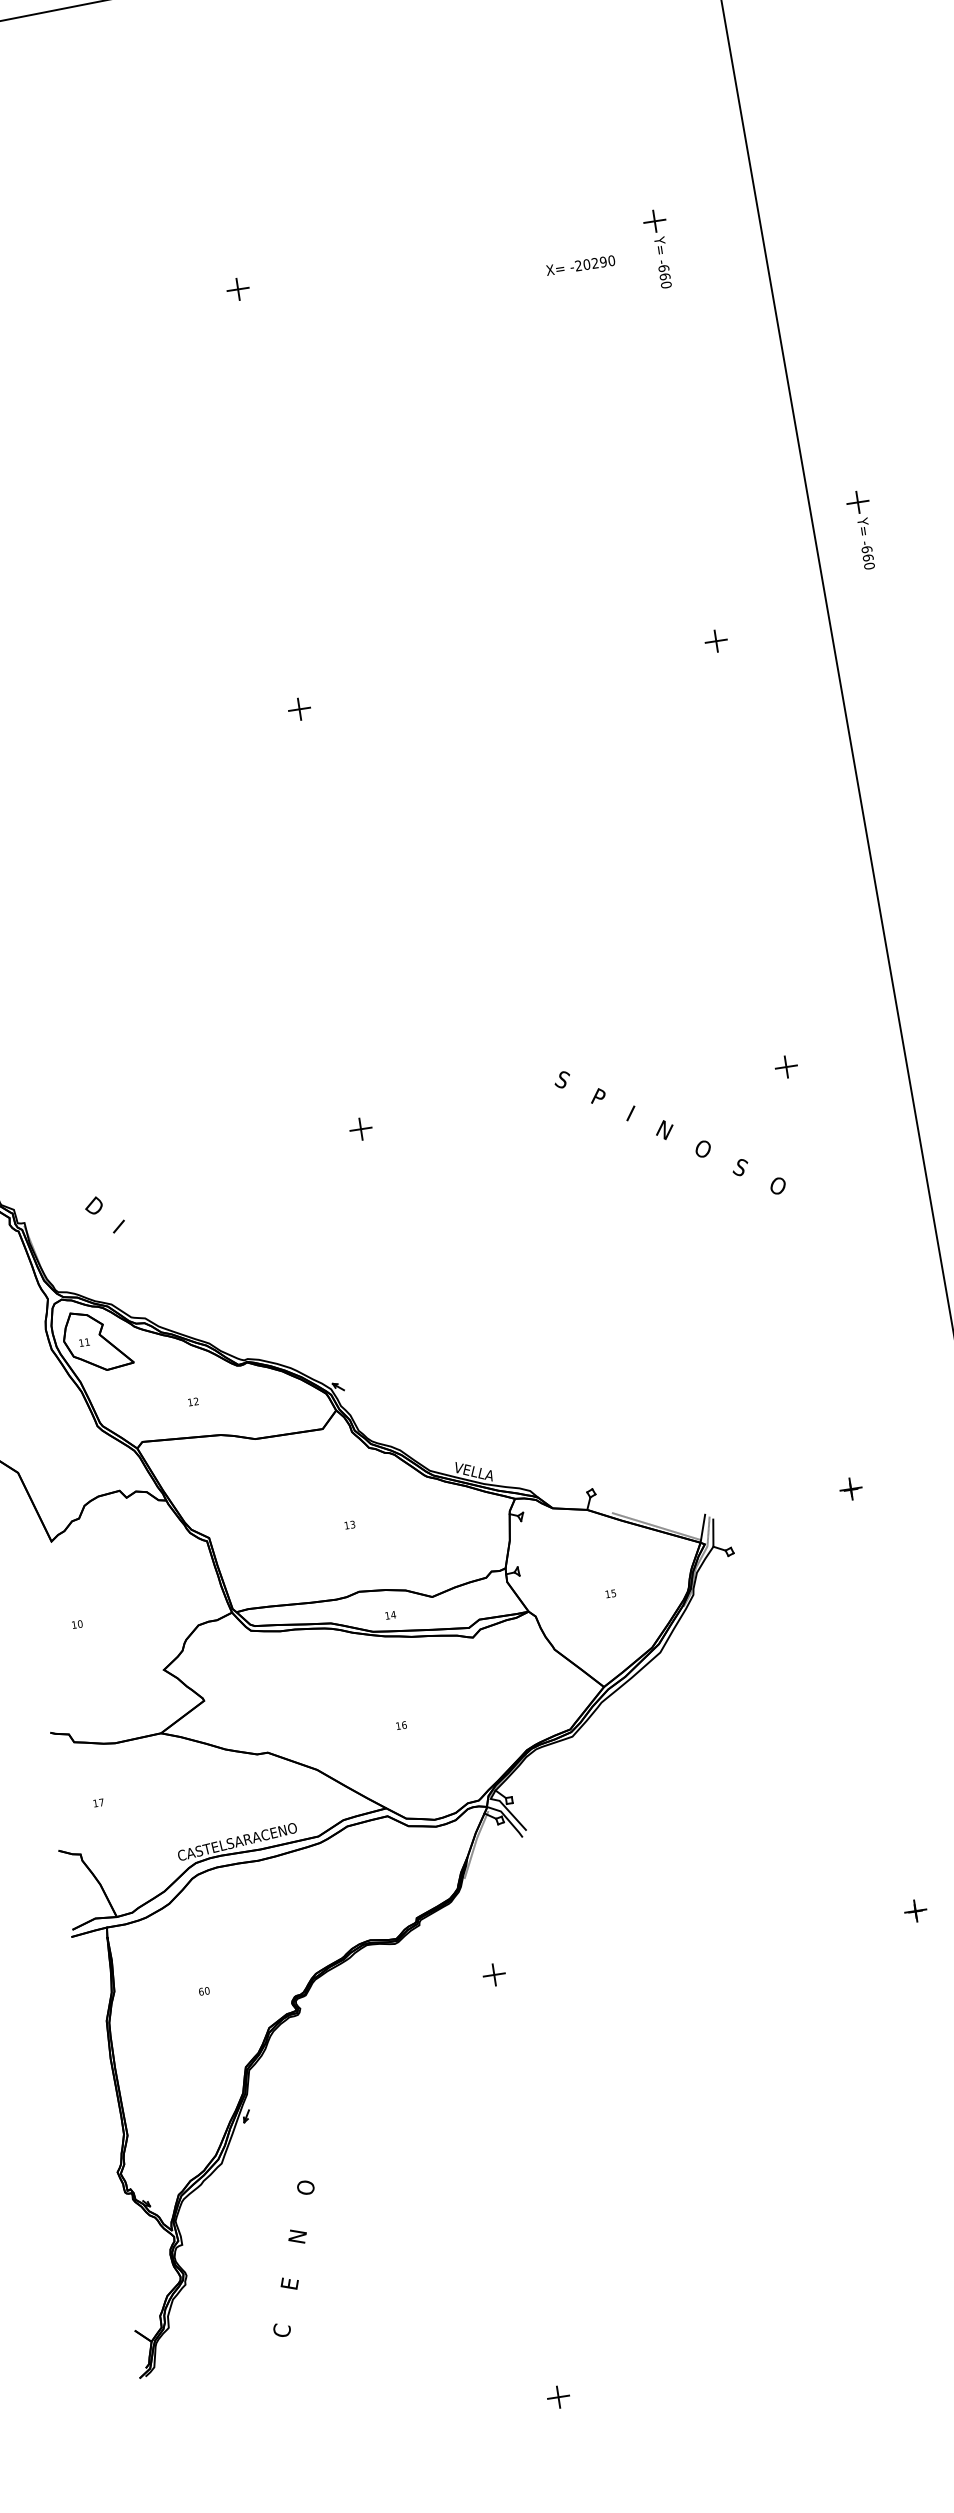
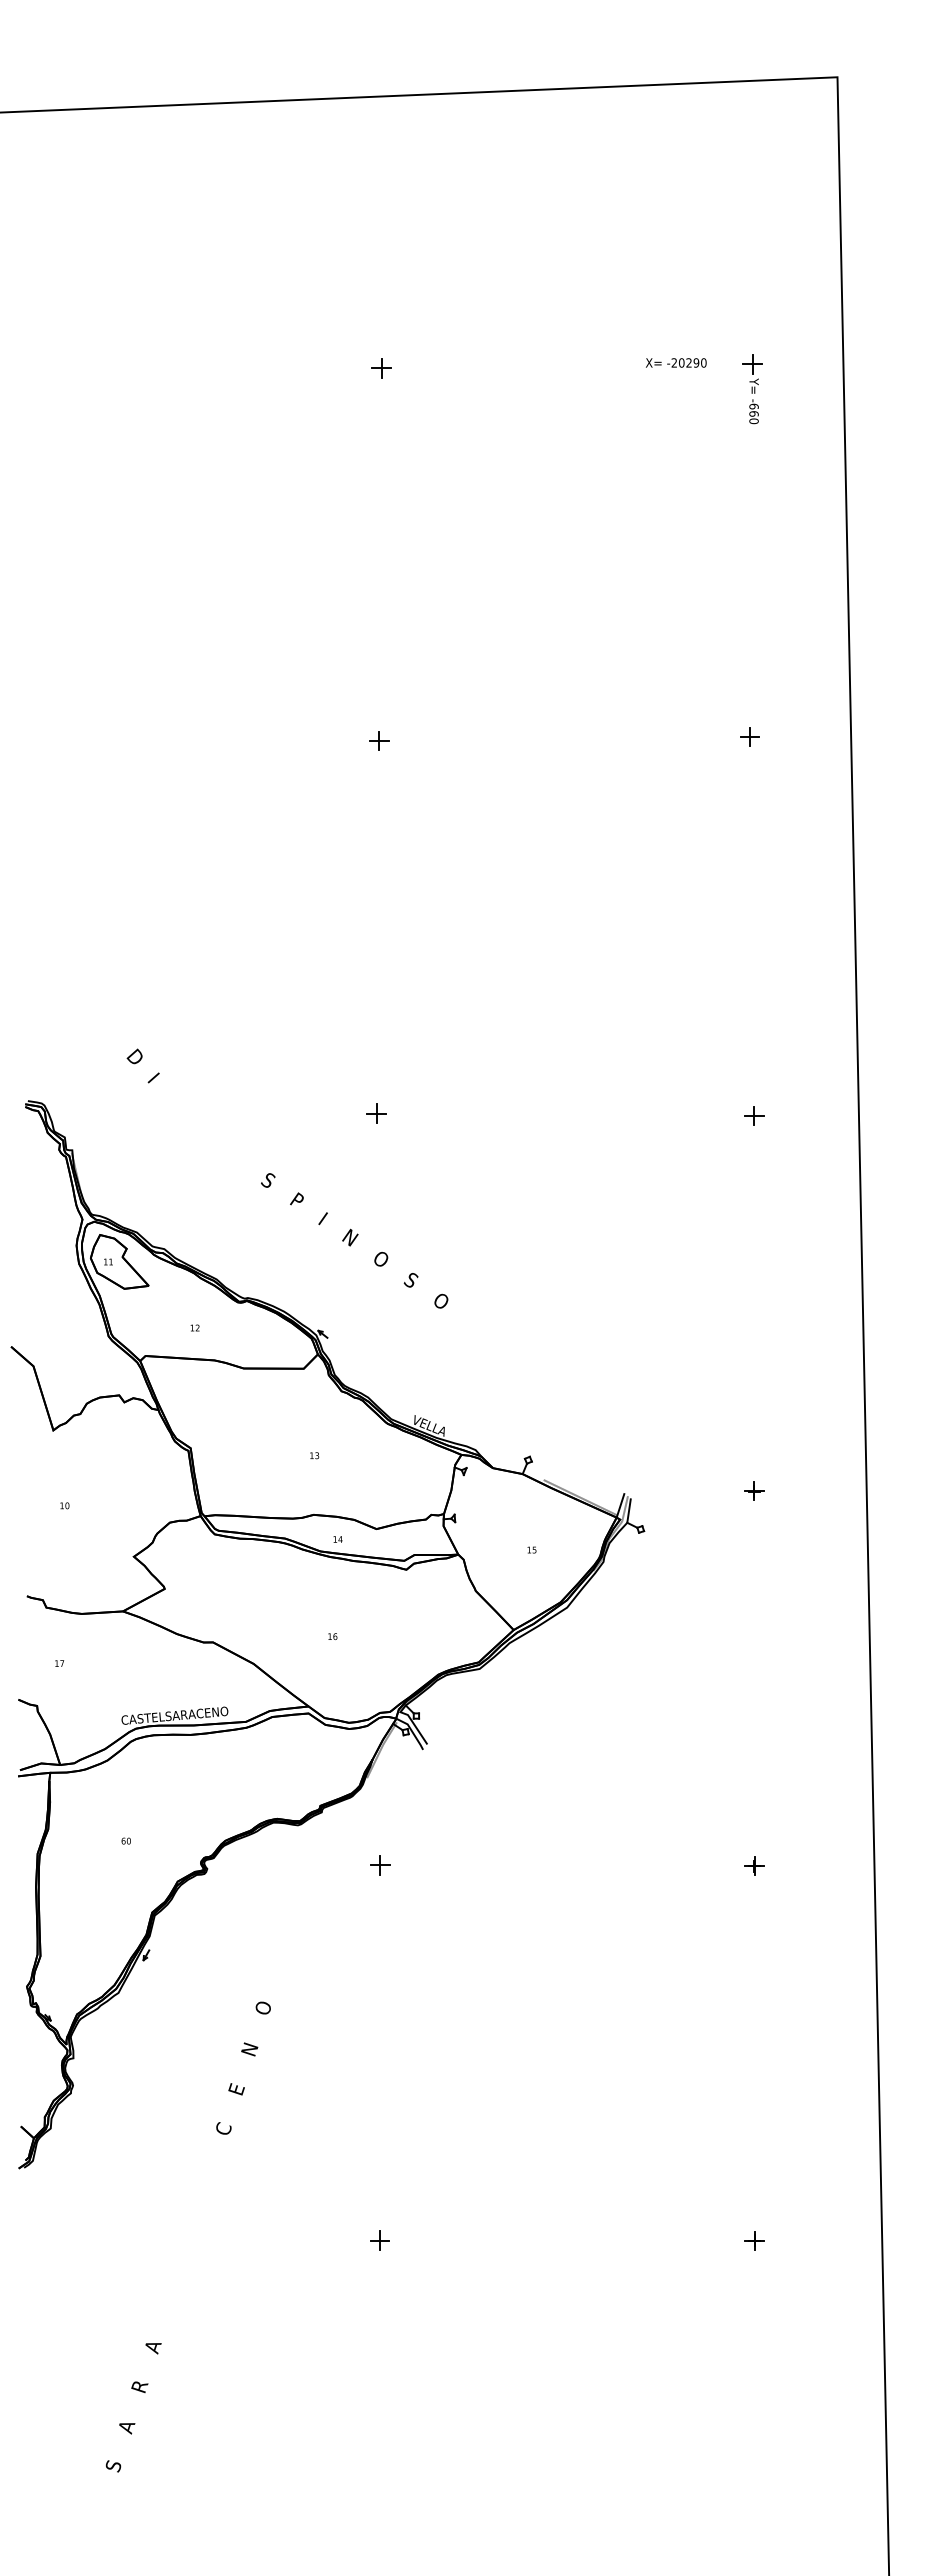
text: (580, 264) -> (676, 362), moved
part: (862, 530) -> (891, 660), removed
text: (669, 1132) -> (354, 1240), moved
text: (104, 1214) -> (142, 1065), moved
text: (293, 2257) -> (243, 2067), moved

